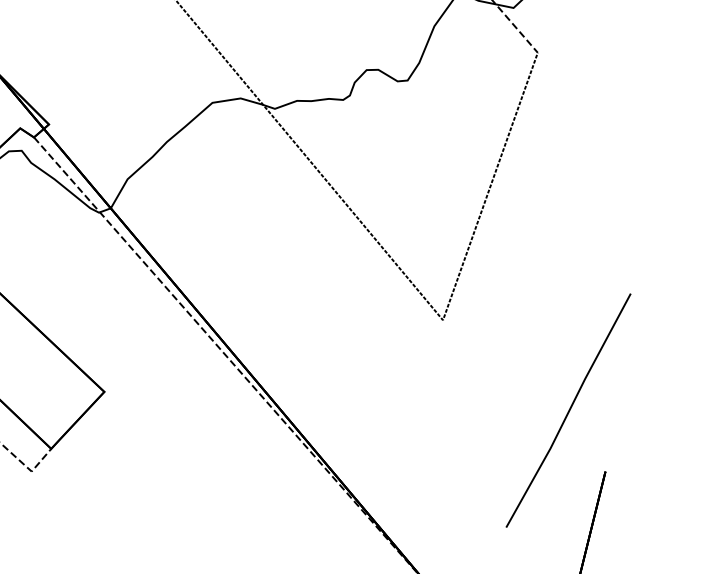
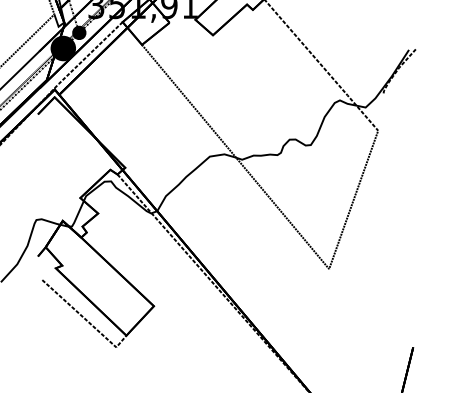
line: (567, 409) -> (393, 315), removed

